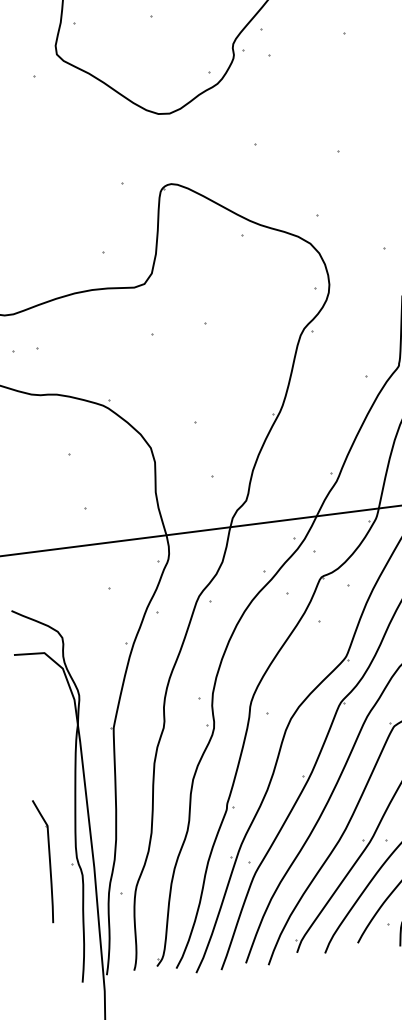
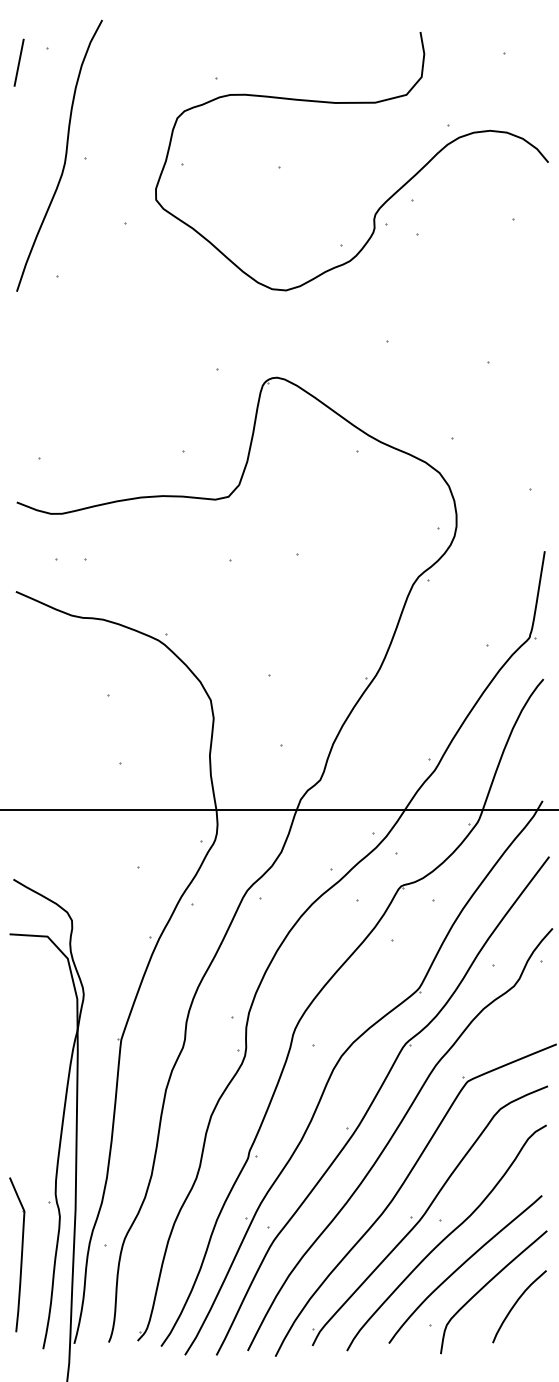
part: (46, 860) -> (17, 1254), moved

